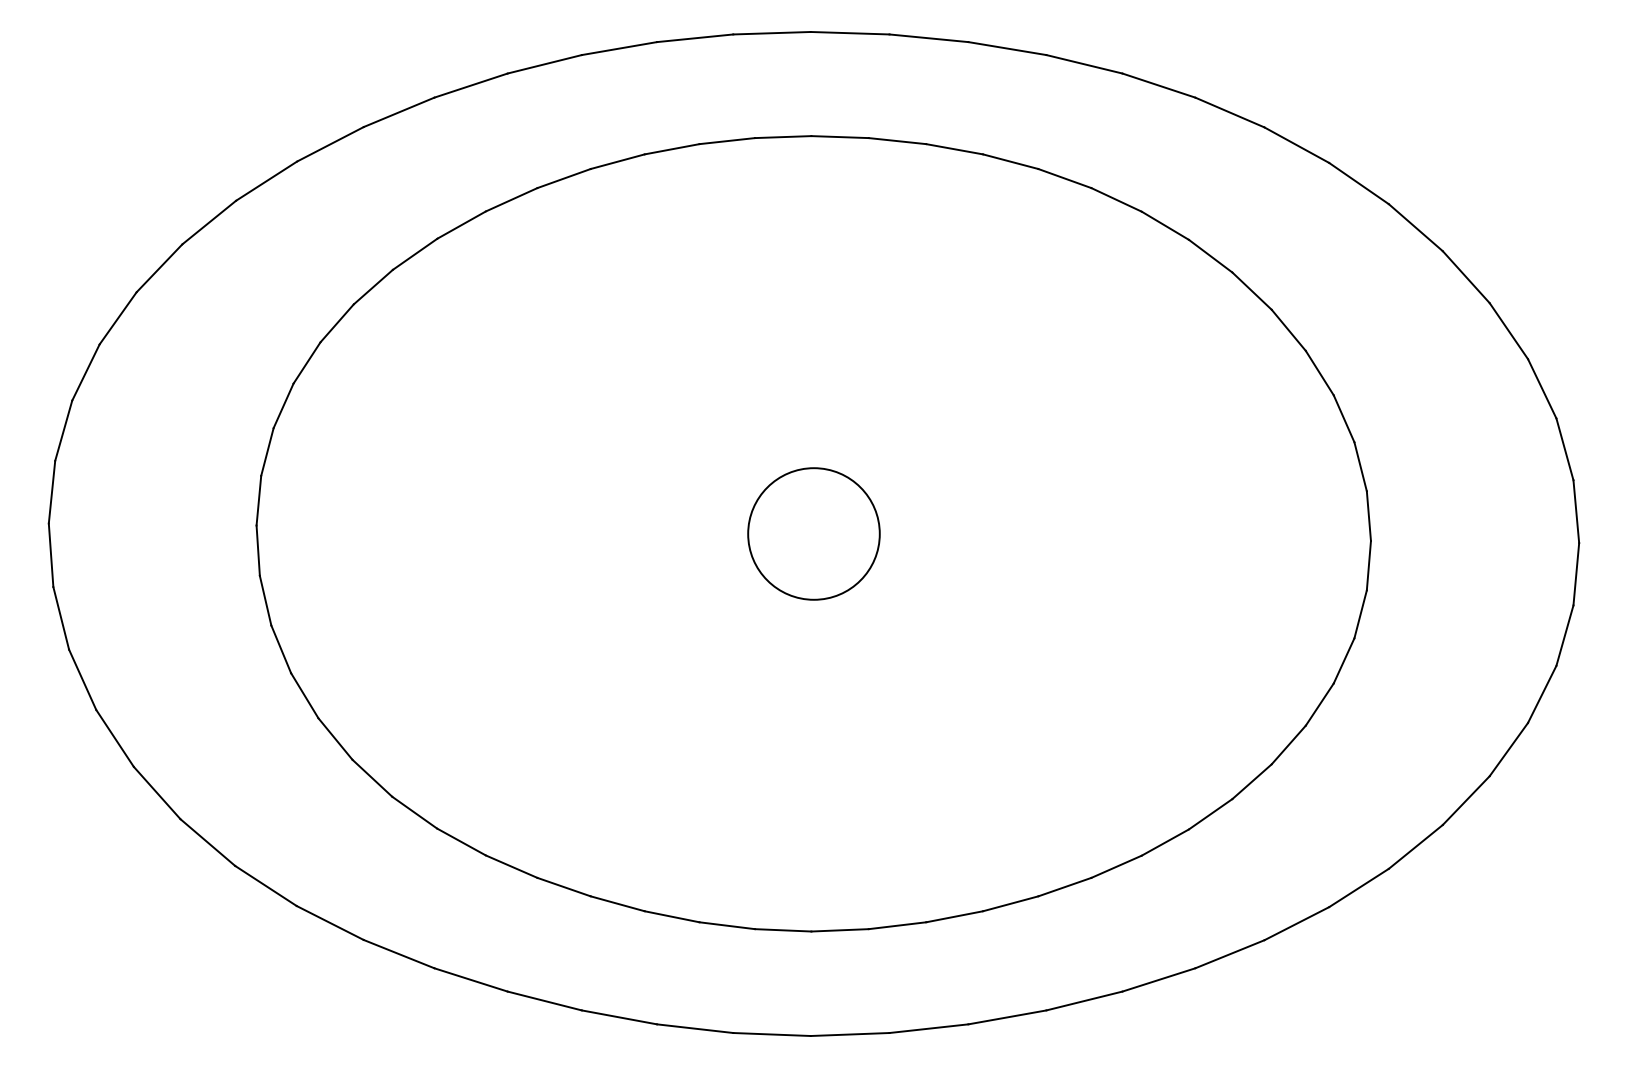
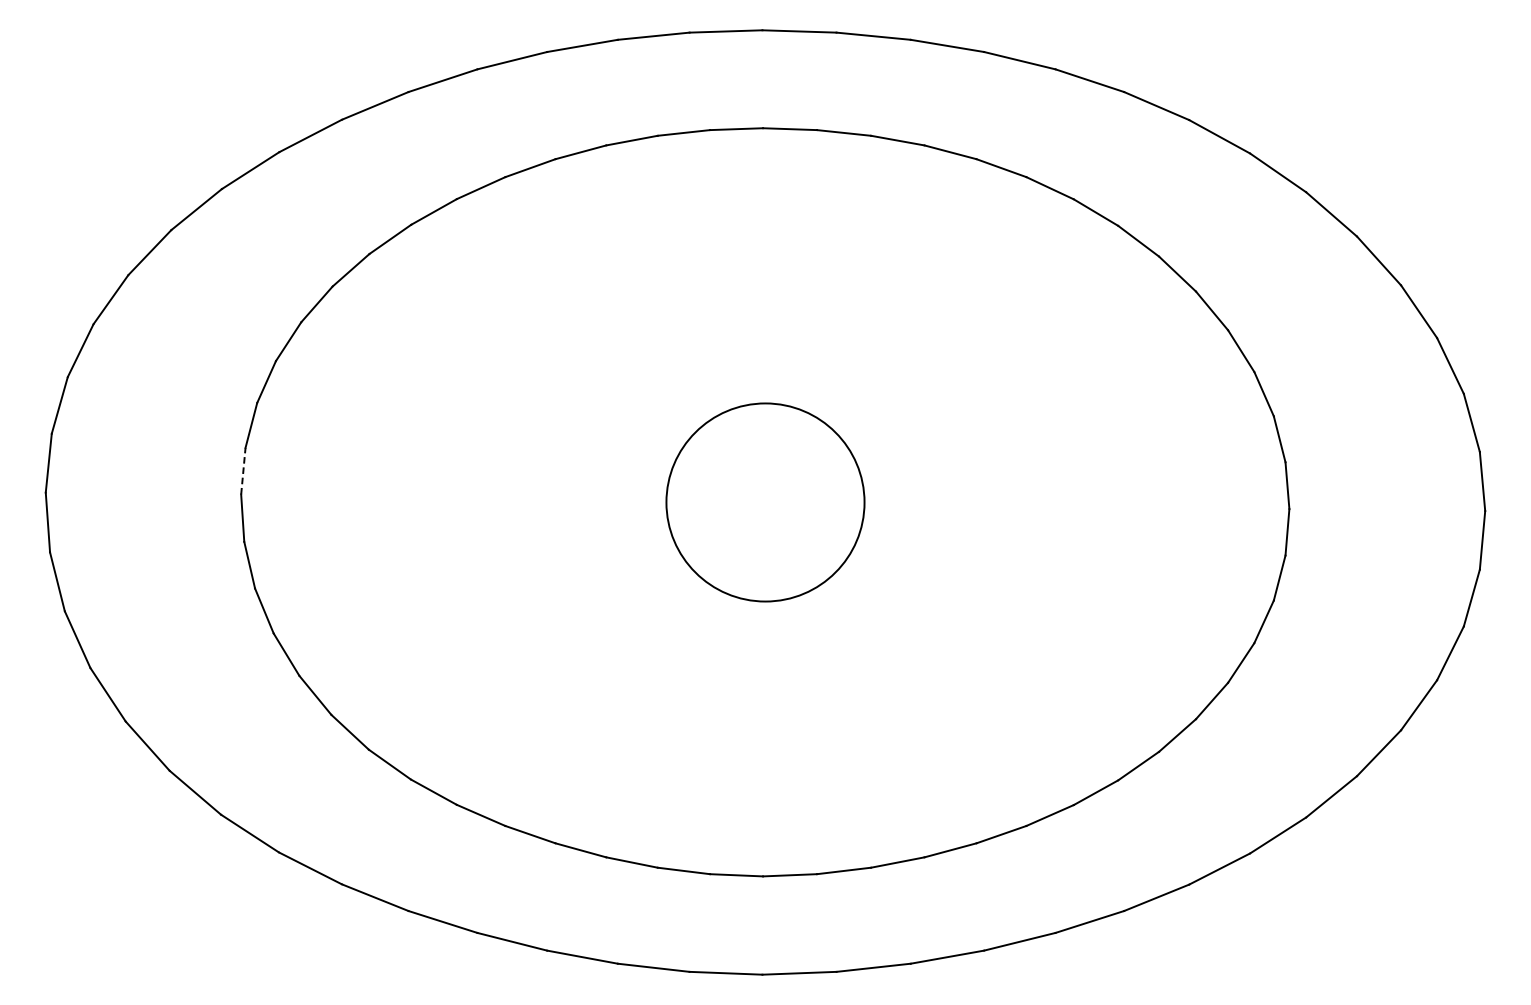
line: (258, 500) -> (242, 470), solid -> dashed
circle: (813, 533) -> (765, 502), size x1.6

